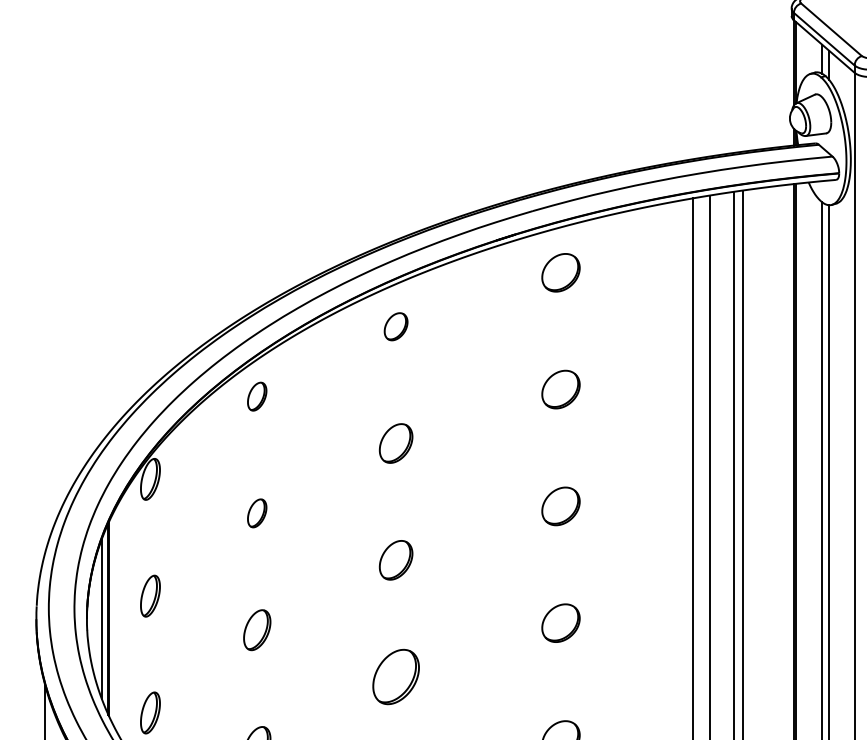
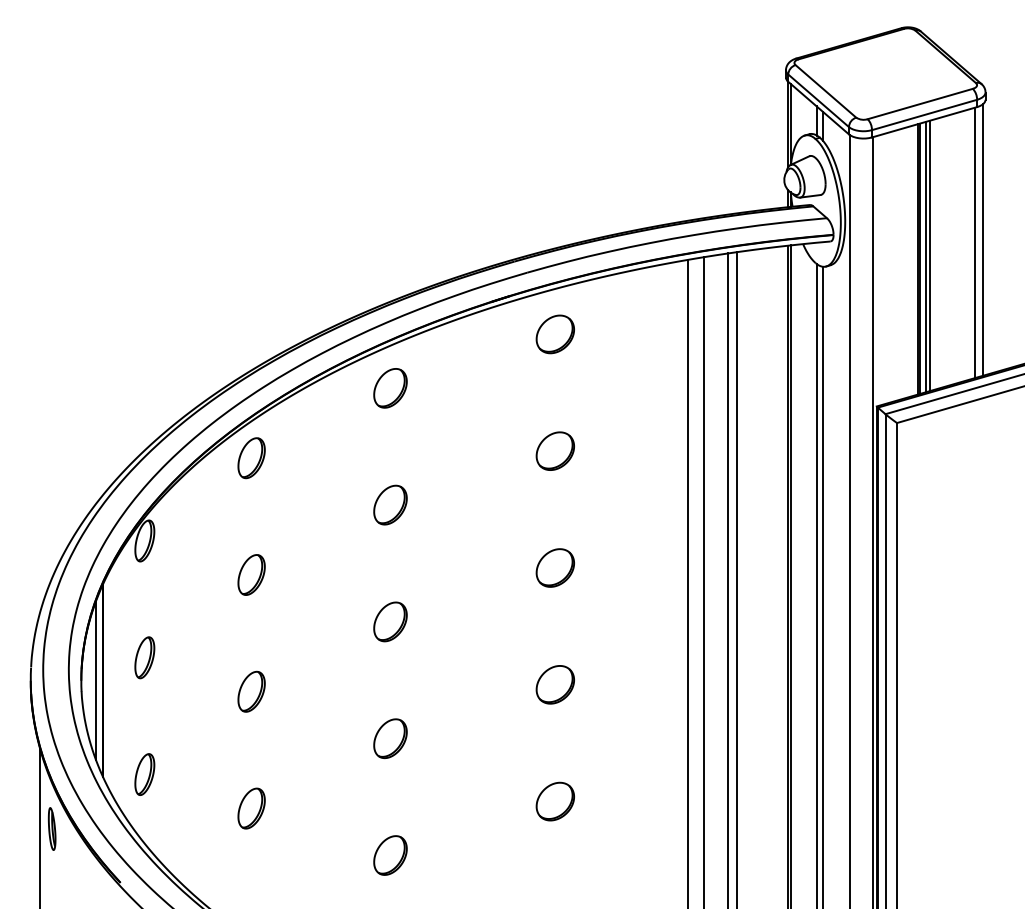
part: (396, 326) -> (390, 388), size x1.43
part: (257, 396) -> (251, 458), size x1.43
part: (257, 512) -> (251, 574), size x1.43
part: (396, 676) -> (390, 738), size x0.71

